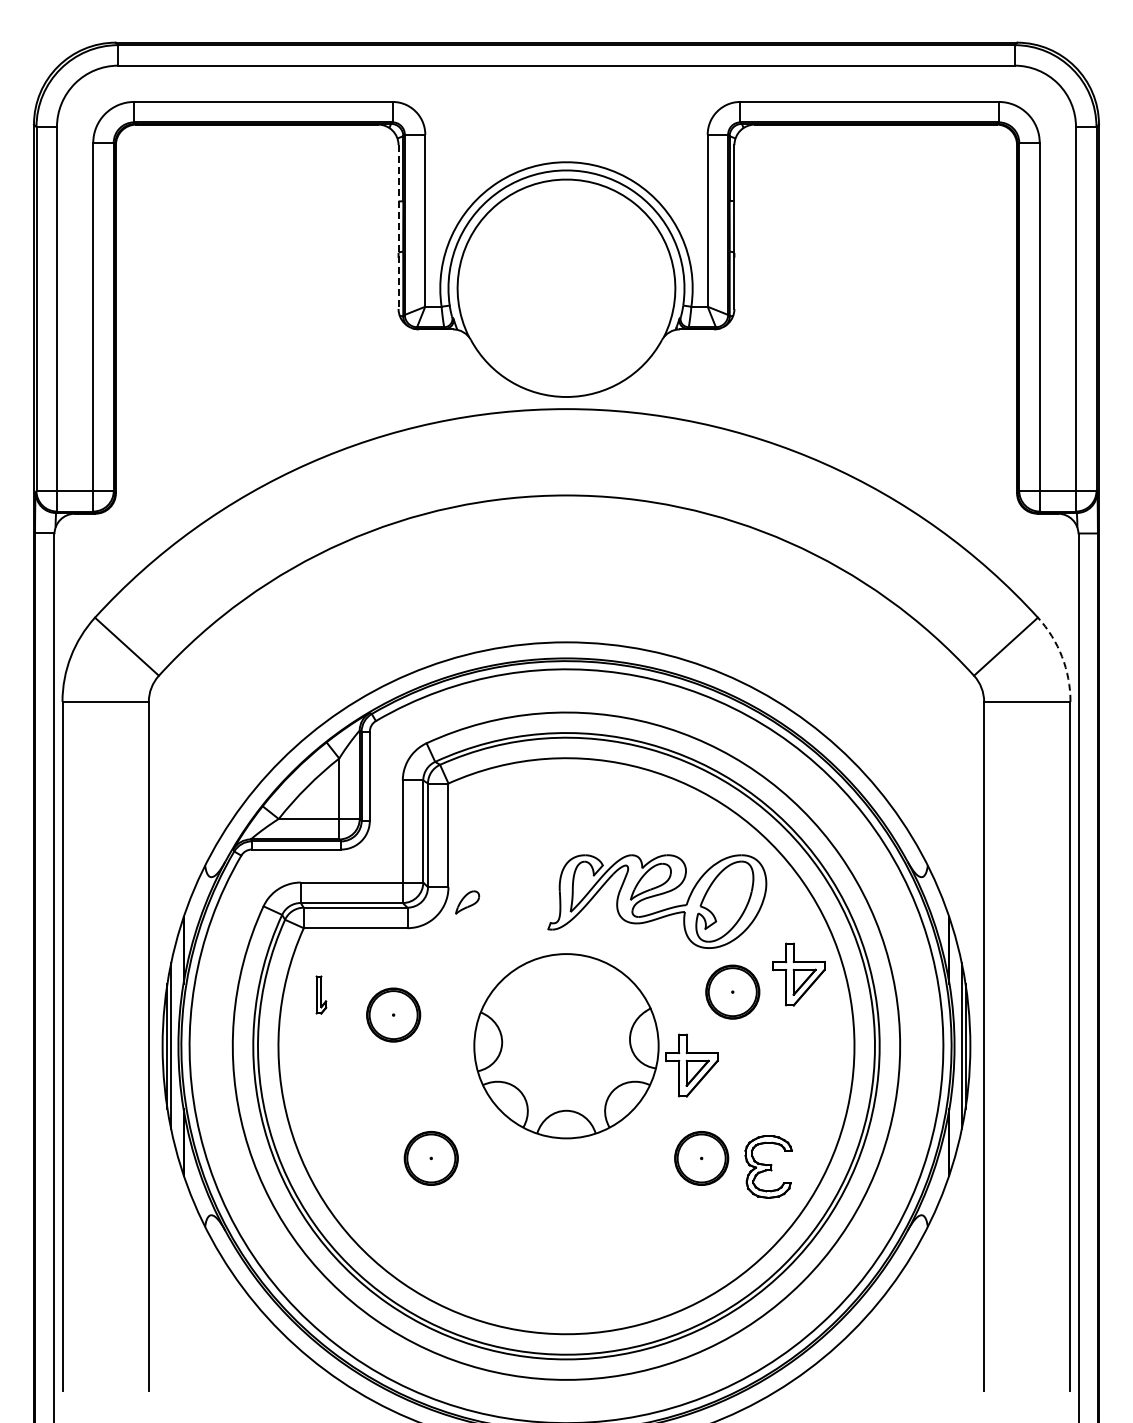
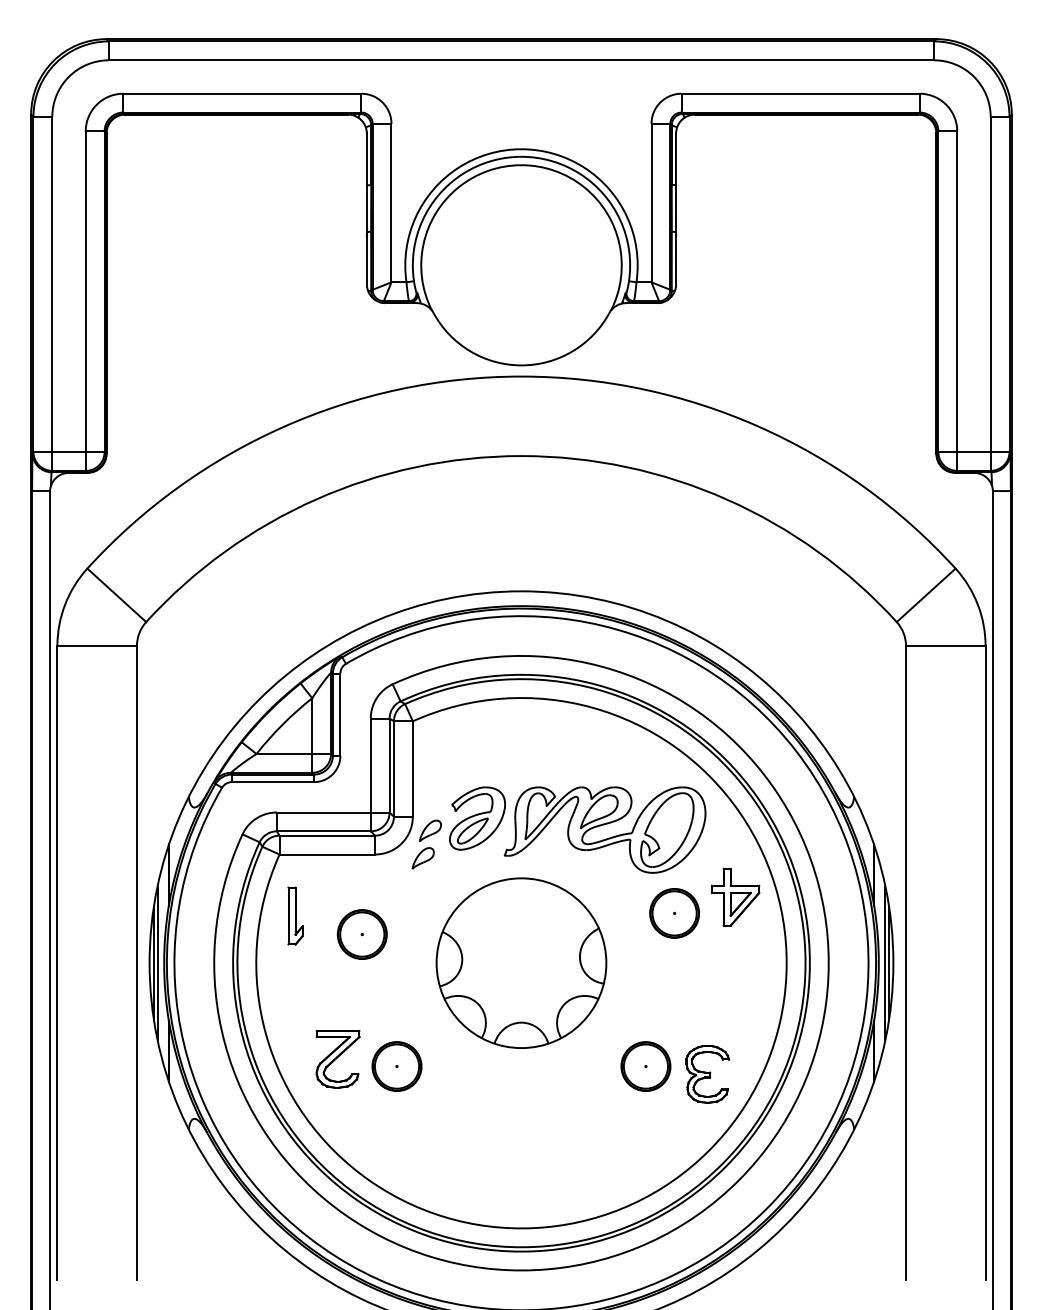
line: (398, 227) -> (366, 209), dashed -> solid
arc: (1062, 656) -> (978, 604), dashed -> solid
part: (518, 888) -> (477, 817), added
part: (459, 932) -> (422, 858), added
part: (321, 994) -> (295, 915), size x1.67
part: (691, 1065) -> (636, 980), removed
part: (367, 1150) -> (338, 1059), added

